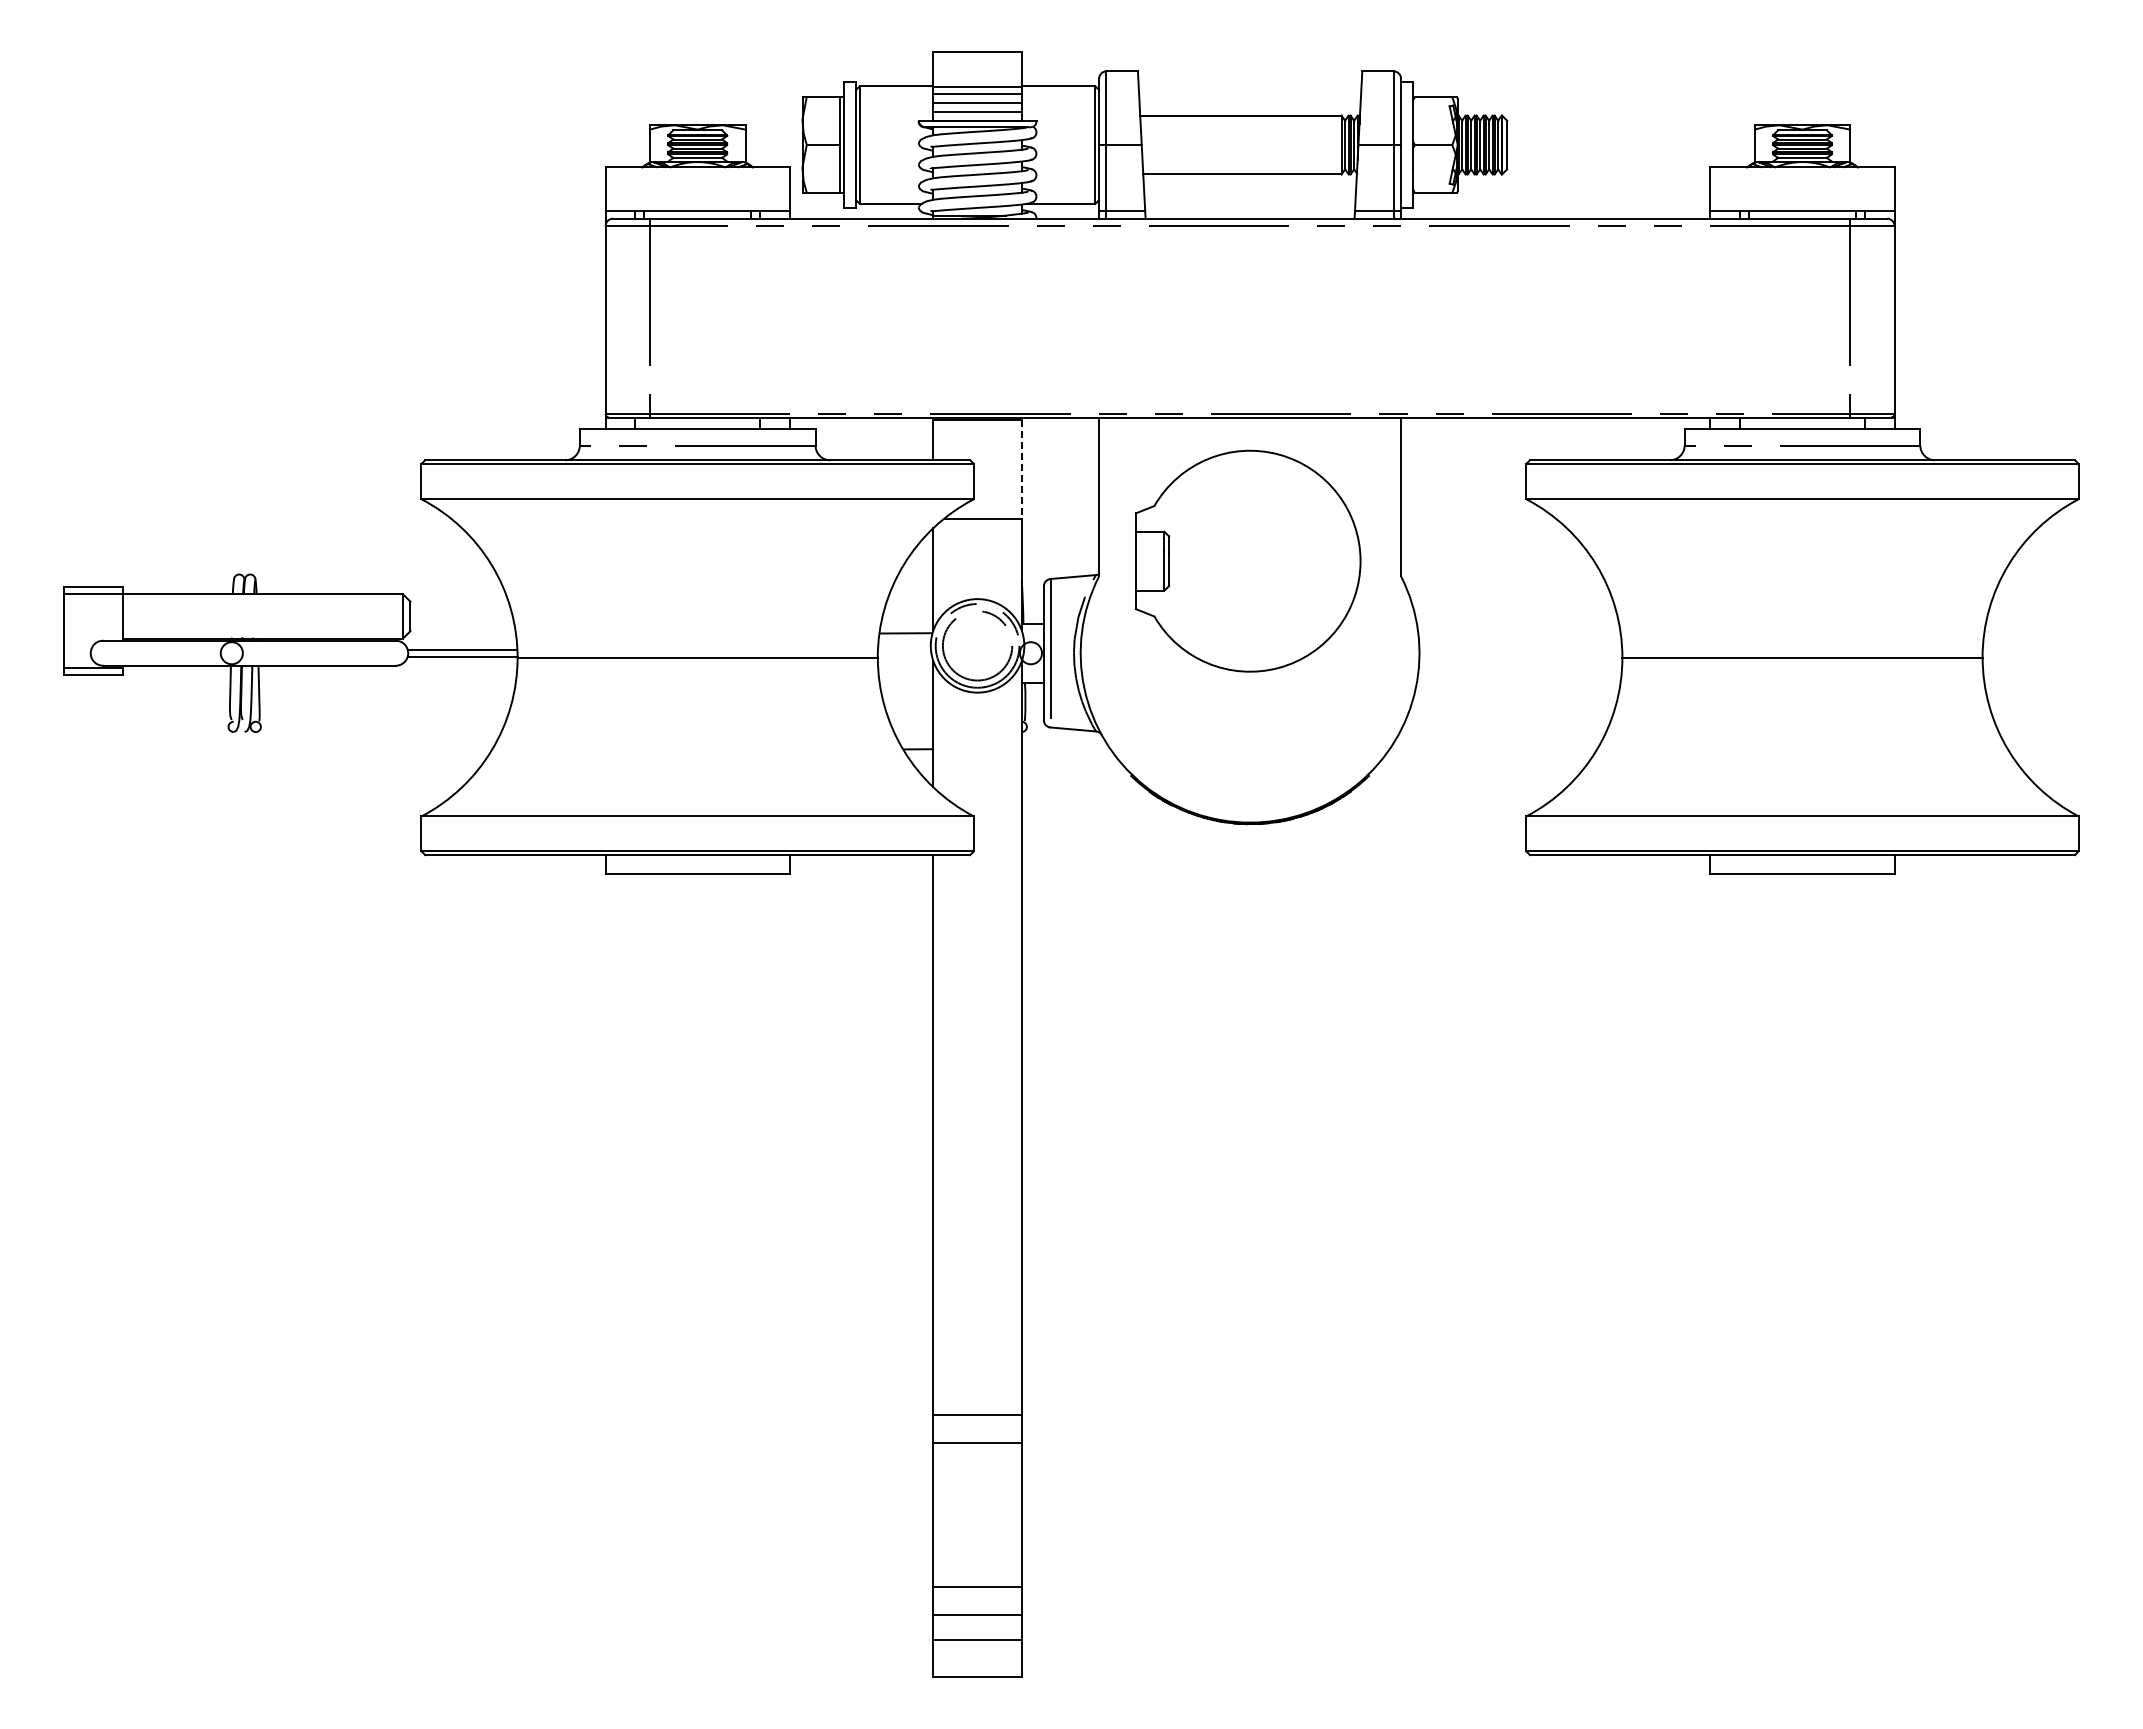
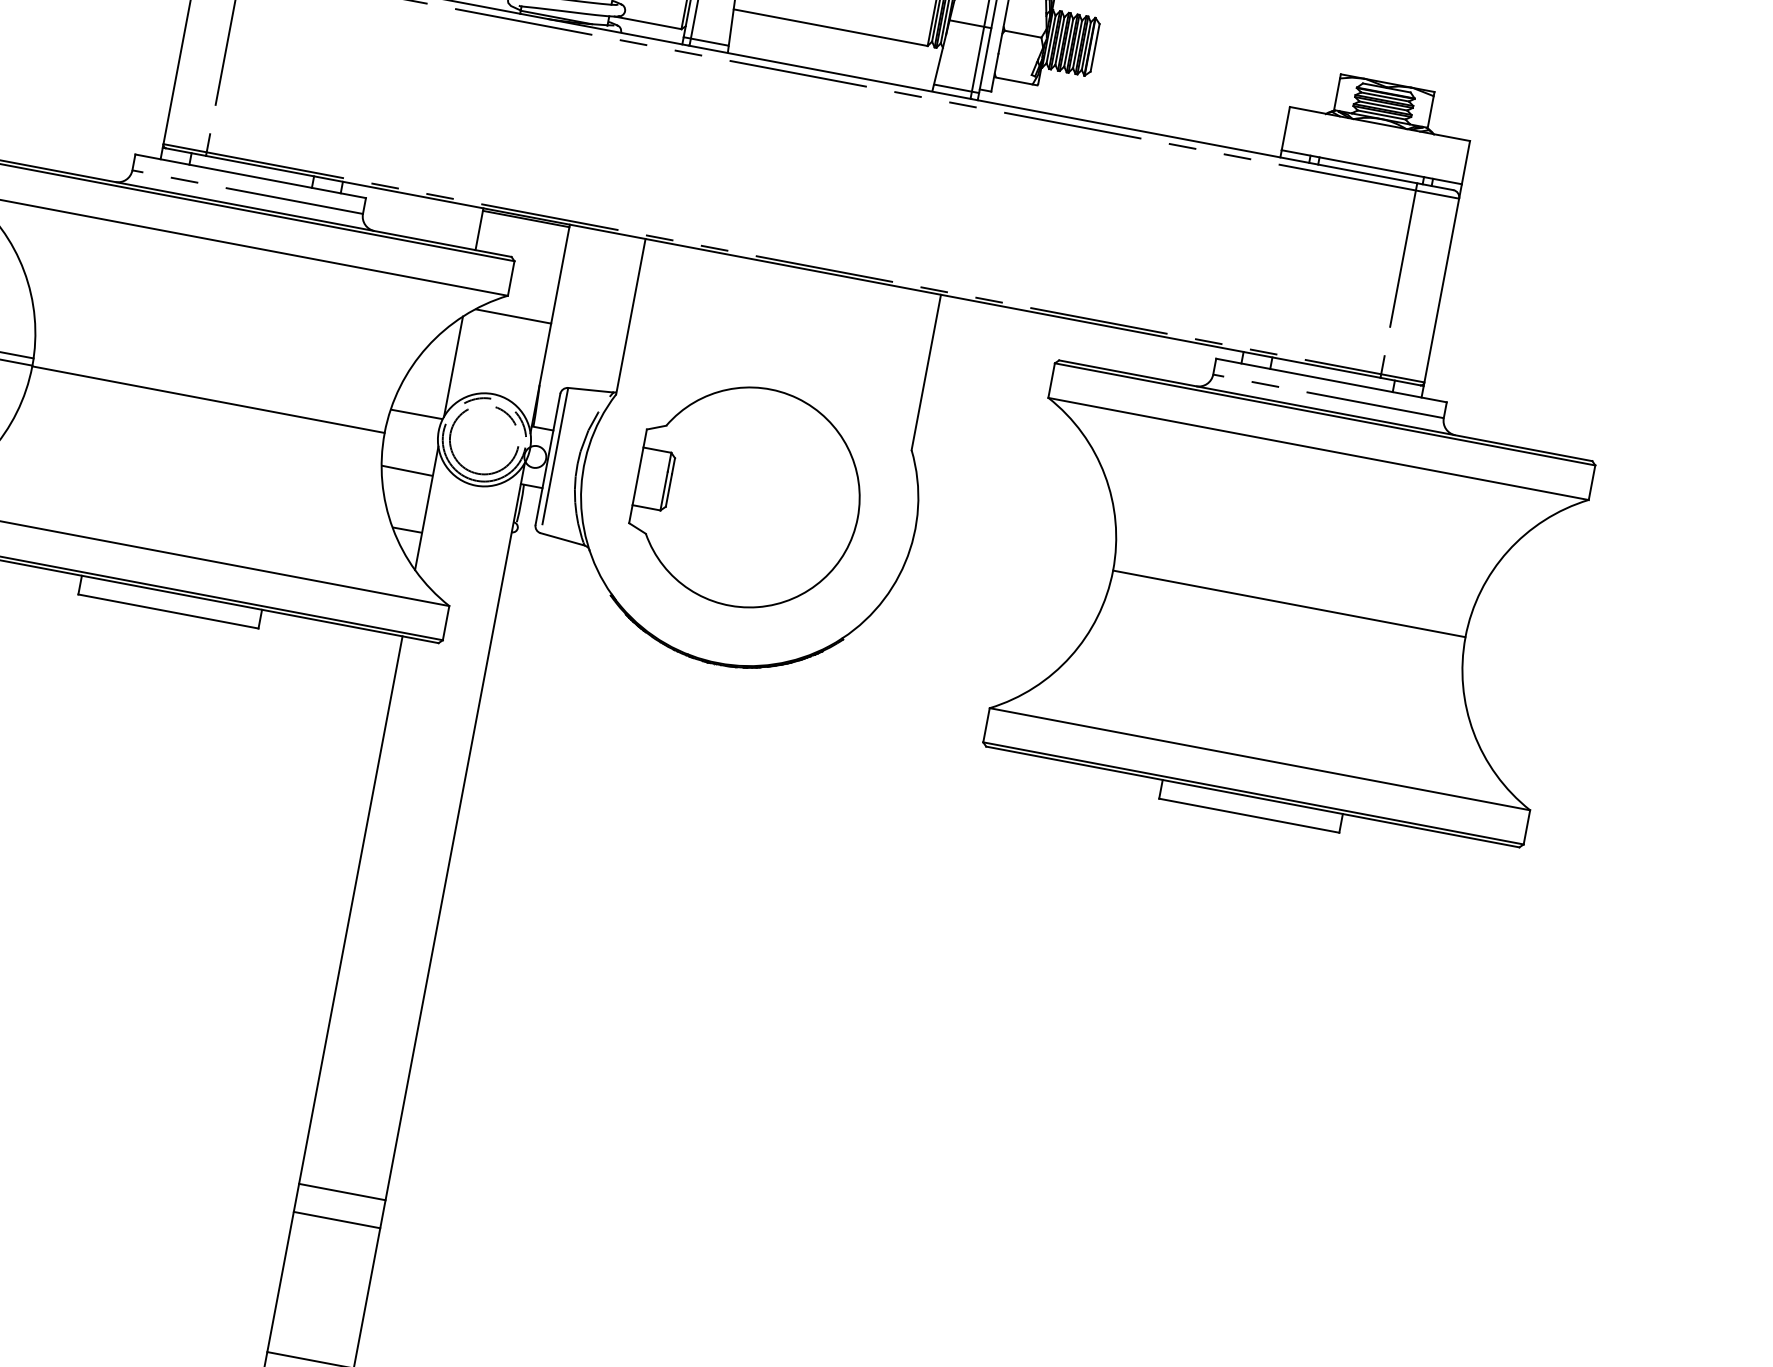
line: (1021, 469) -> (560, 275), dashed -> solid
part: (1247, 560) -> (747, 496), moved
line: (906, 690) -> (406, 470), added

